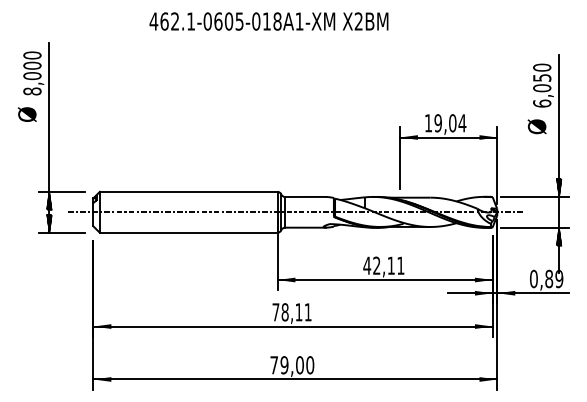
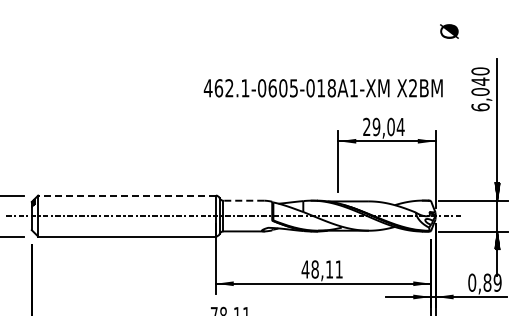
text: (268, 21) -> (322, 88), moved
text: (542, 77) -> (480, 81), 6,050 -> 6,040
text: (427, 123) -> (365, 127), 19,04 -> 29,04
text: (536, 126) -> (448, 31), moved
line: (188, 191) -> (126, 195), solid -> dashed
line: (305, 196) -> (243, 200), solid -> dashed
text: (376, 265) -> (314, 269), 42,11 -> 48,11

